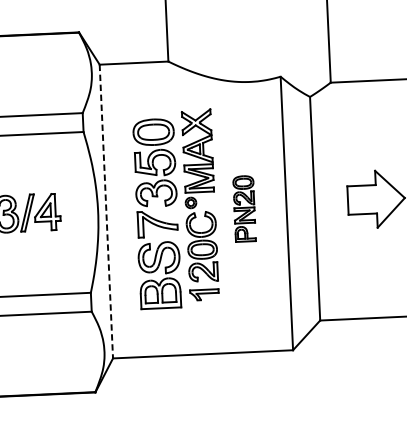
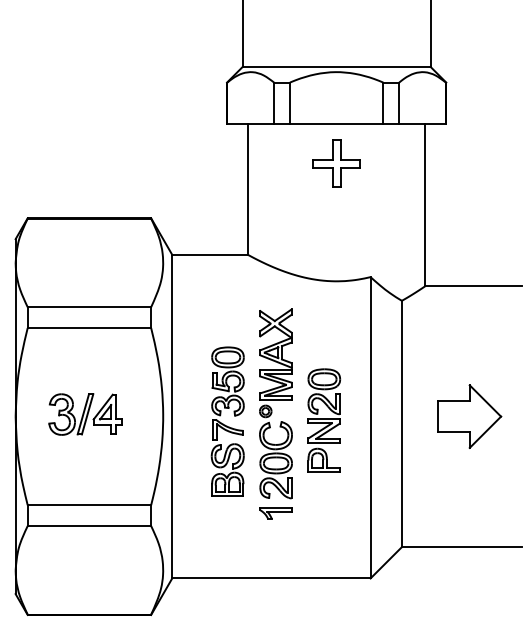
part: (244, 208) -> (324, 420), size x1.43
line: (106, 211) -> (172, 416), dashed -> solid
part: (156, 213) -> (227, 421), size x0.71

